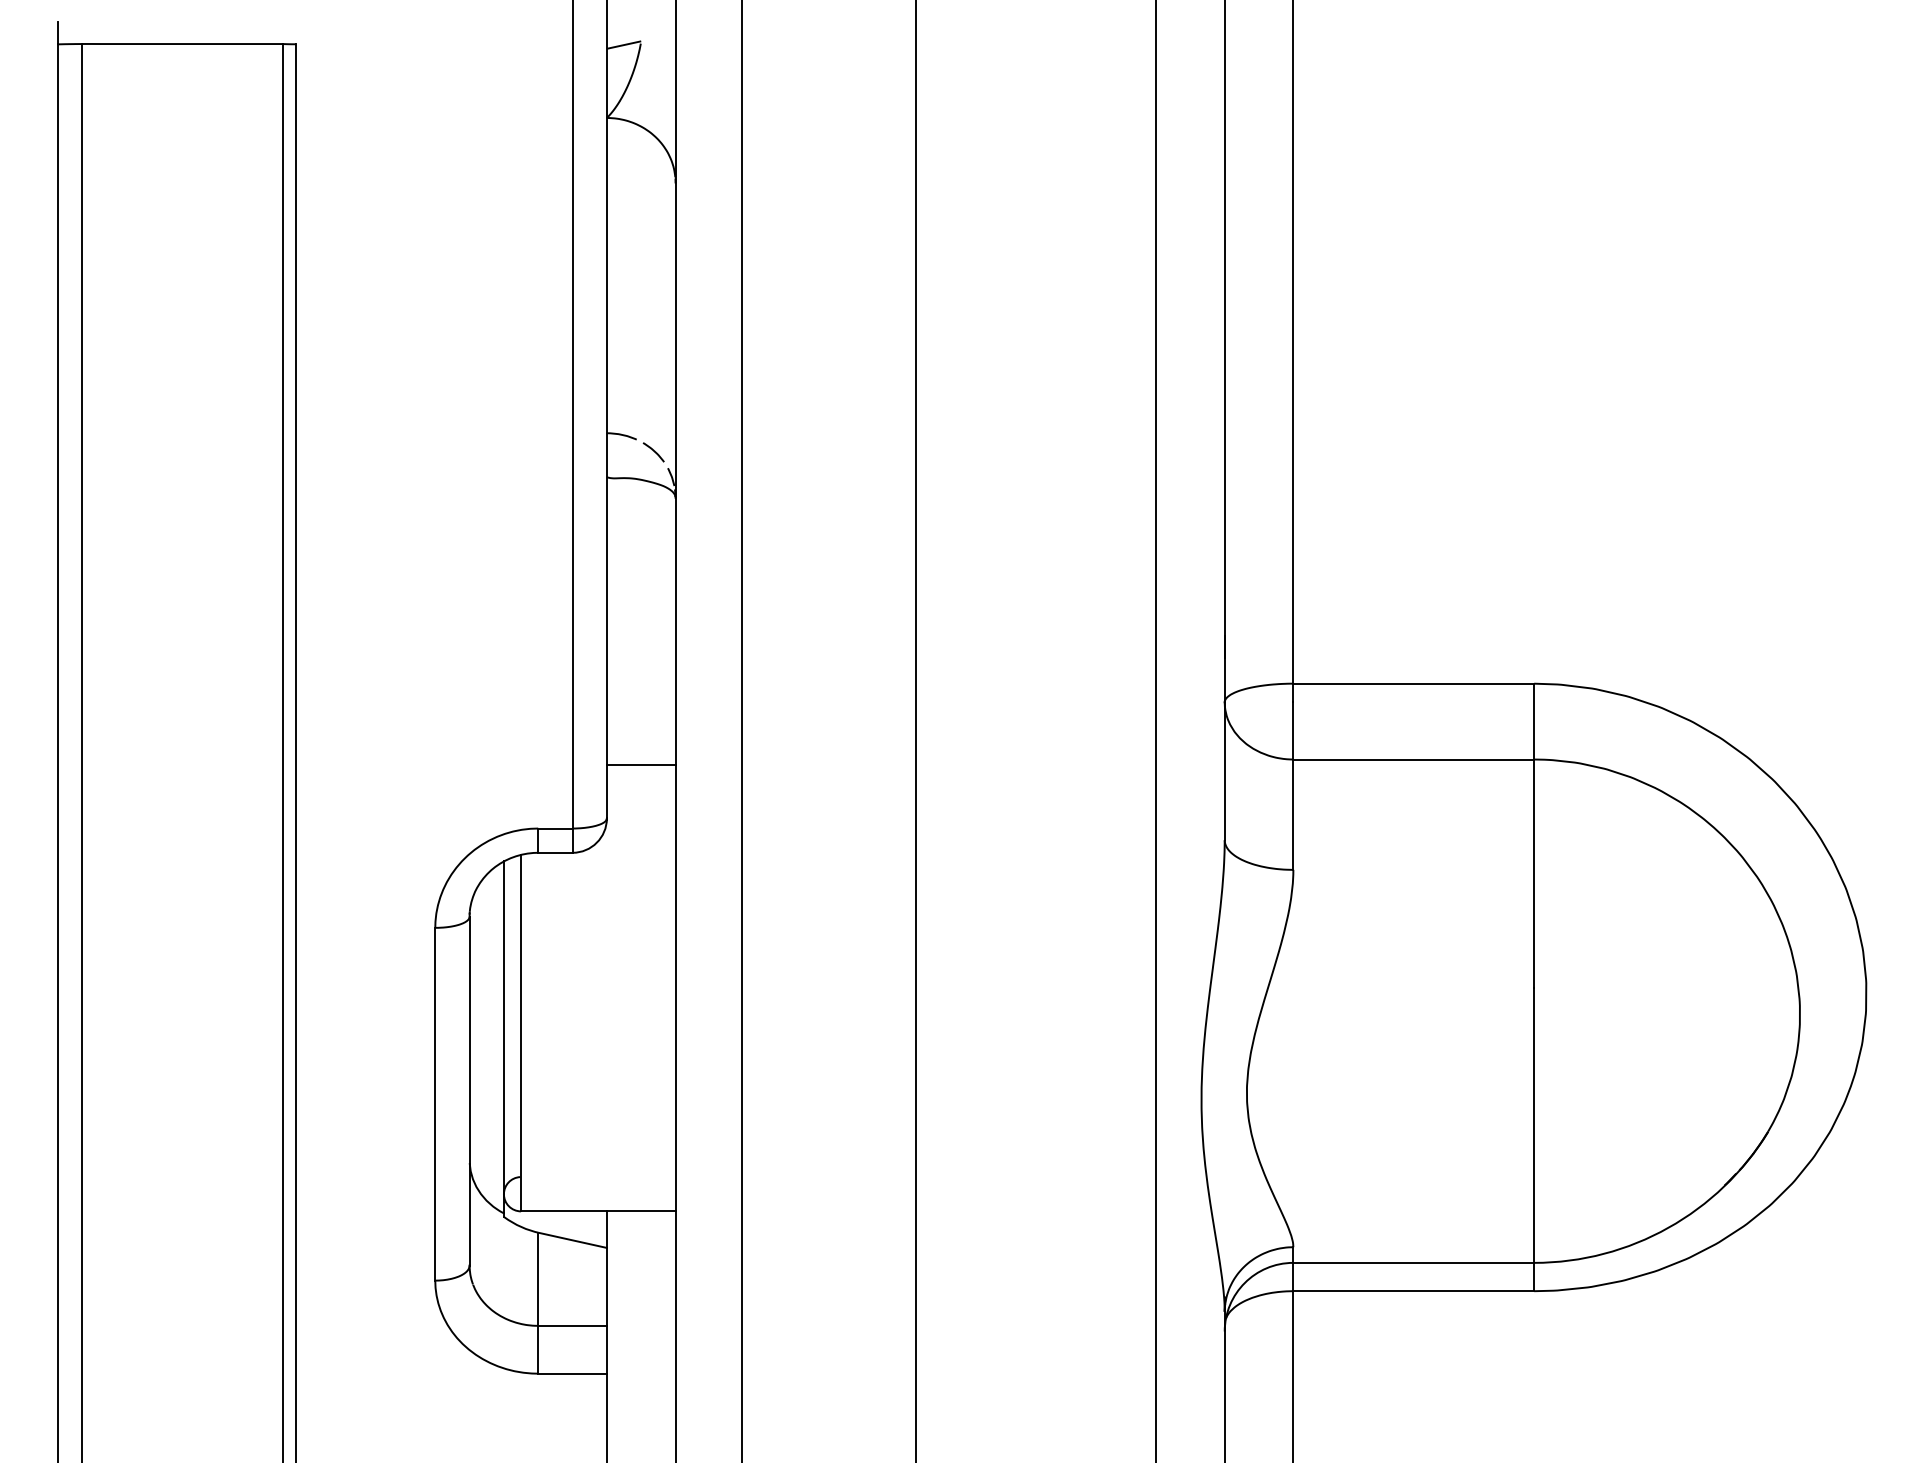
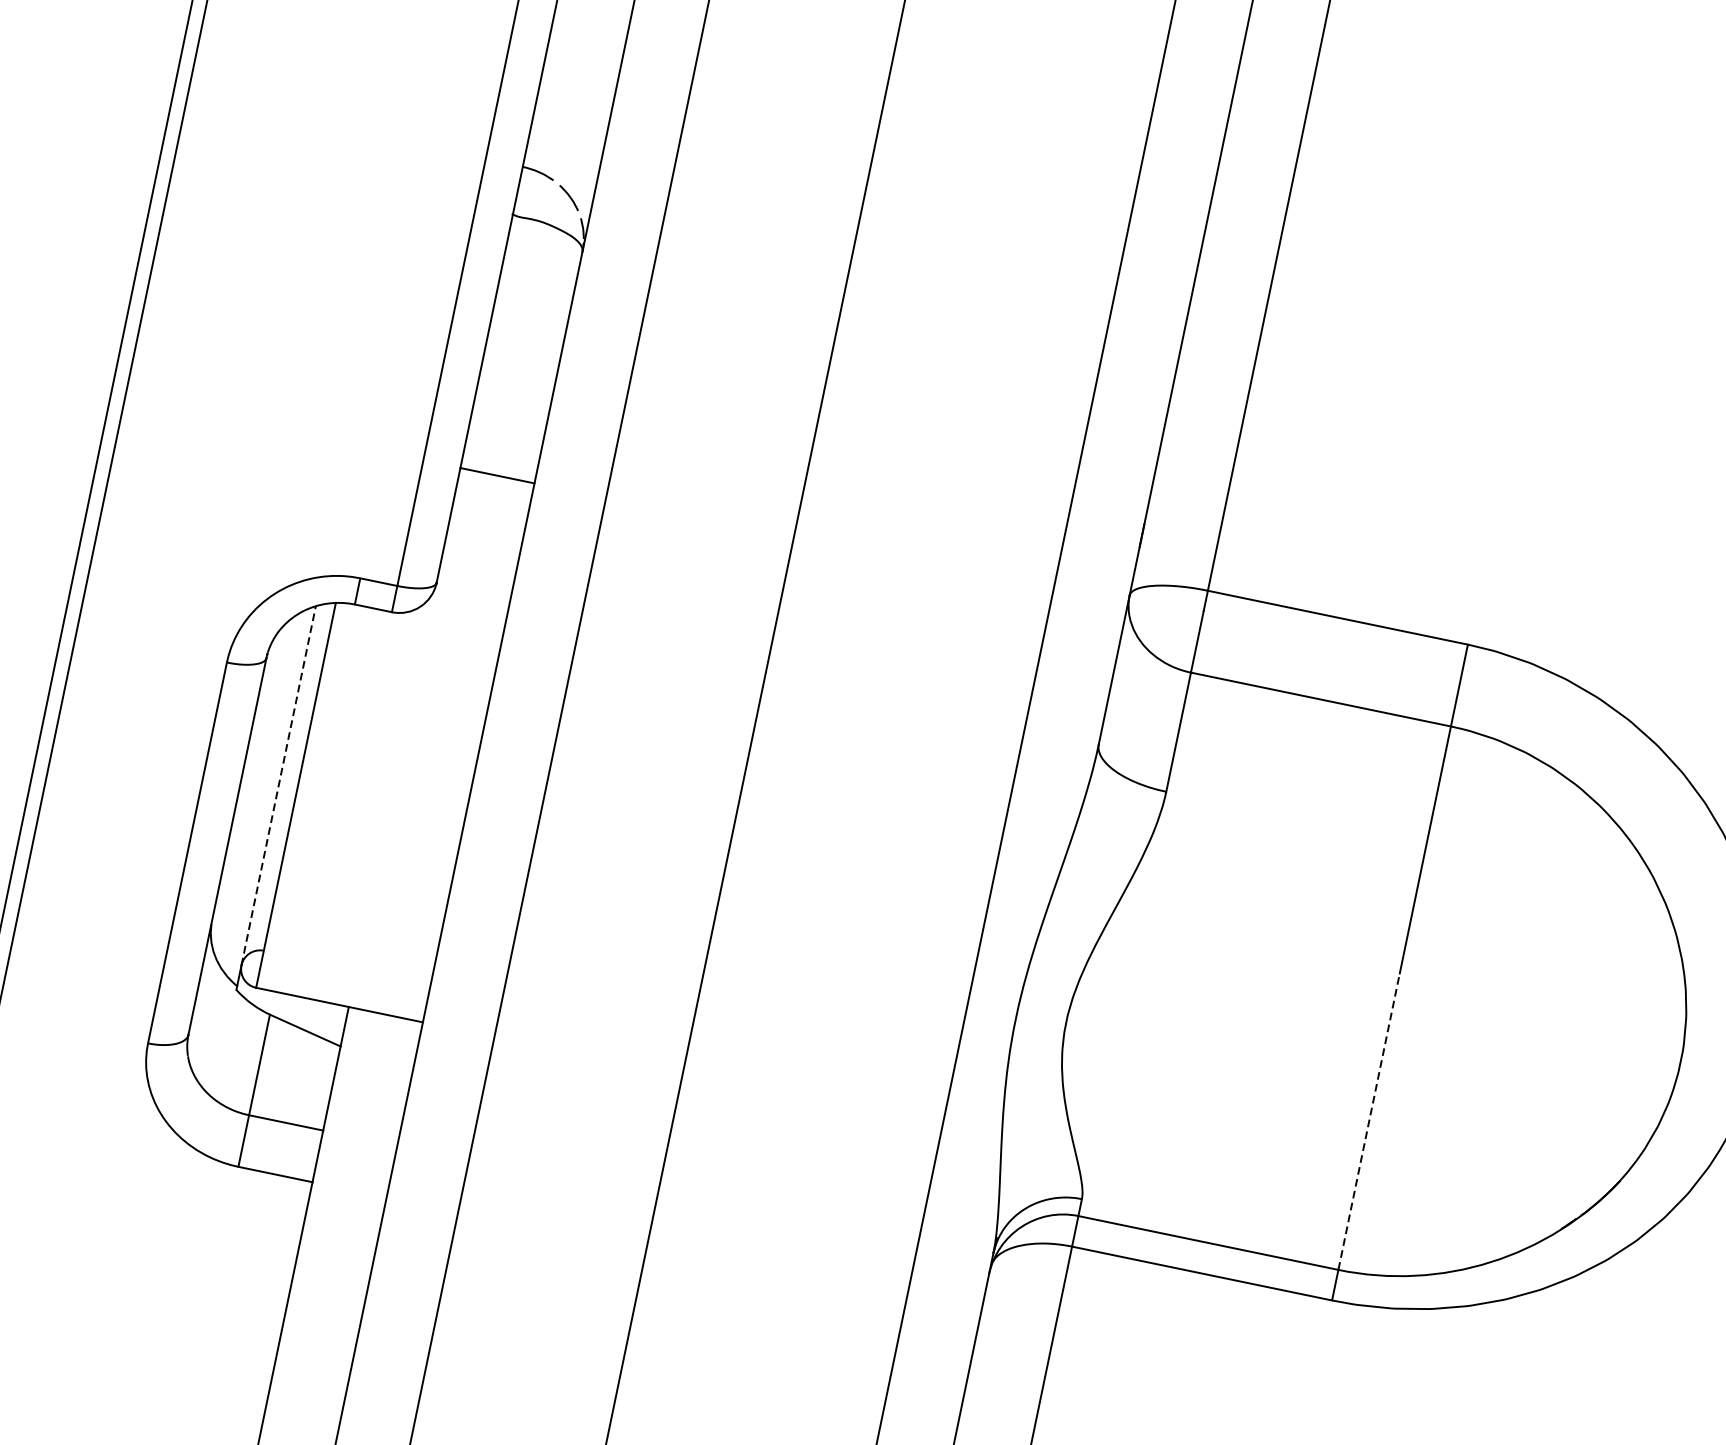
line: (640, 765) -> (496, 475), moved
line: (503, 1027) -> (278, 785), solid -> dashed
line: (1534, 1124) -> (1369, 1120), solid -> dashed

